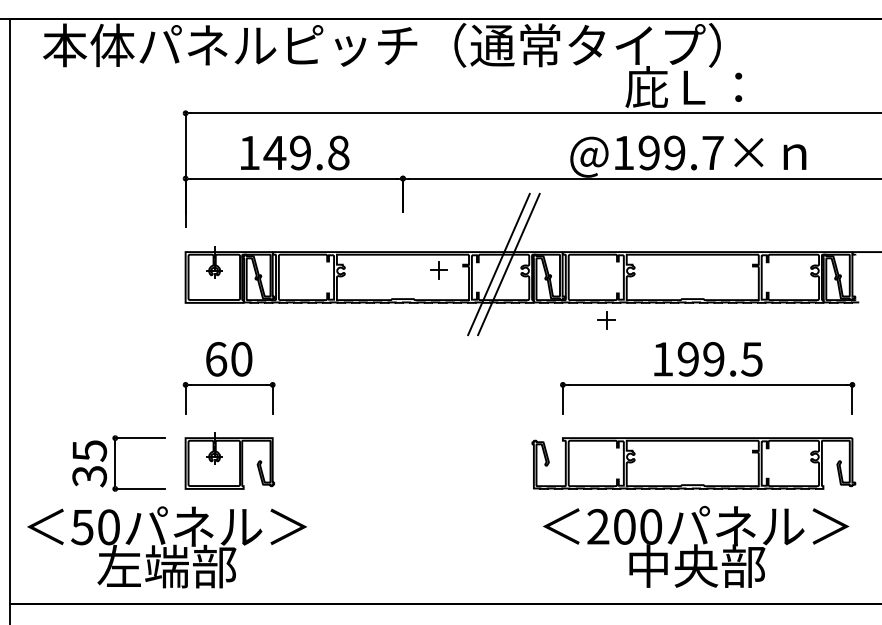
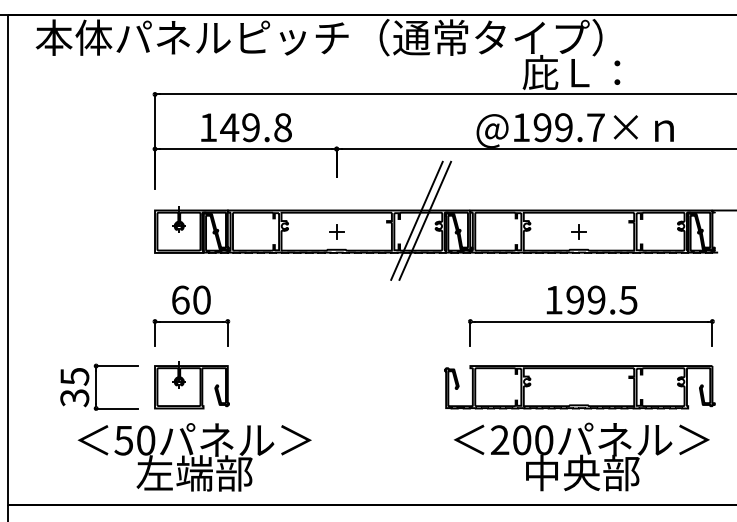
part: (438, 270) -> (336, 231), moved
part: (606, 320) -> (578, 231), moved
text: (166, 547) -> (194, 457), moved

